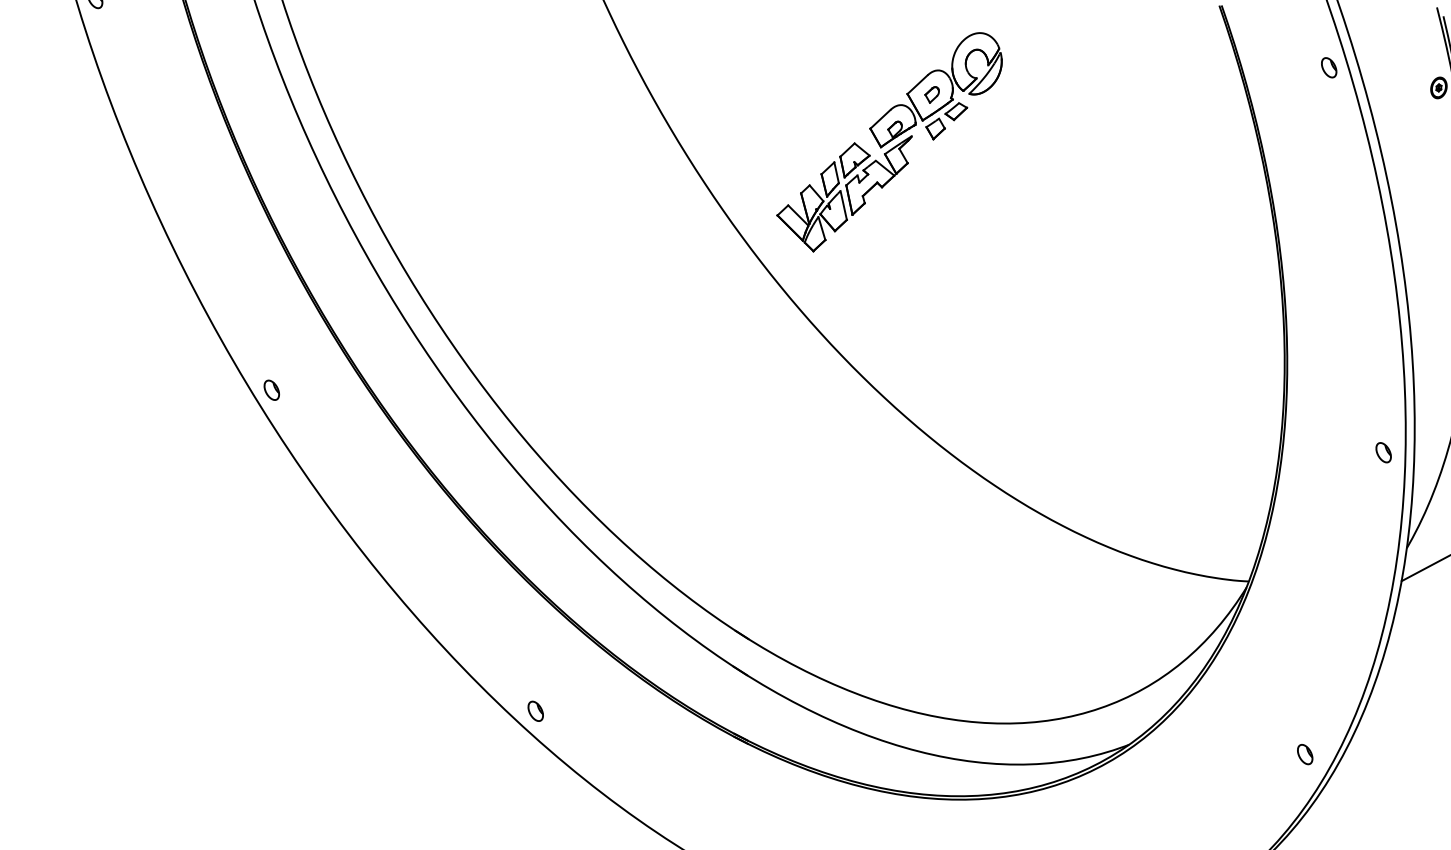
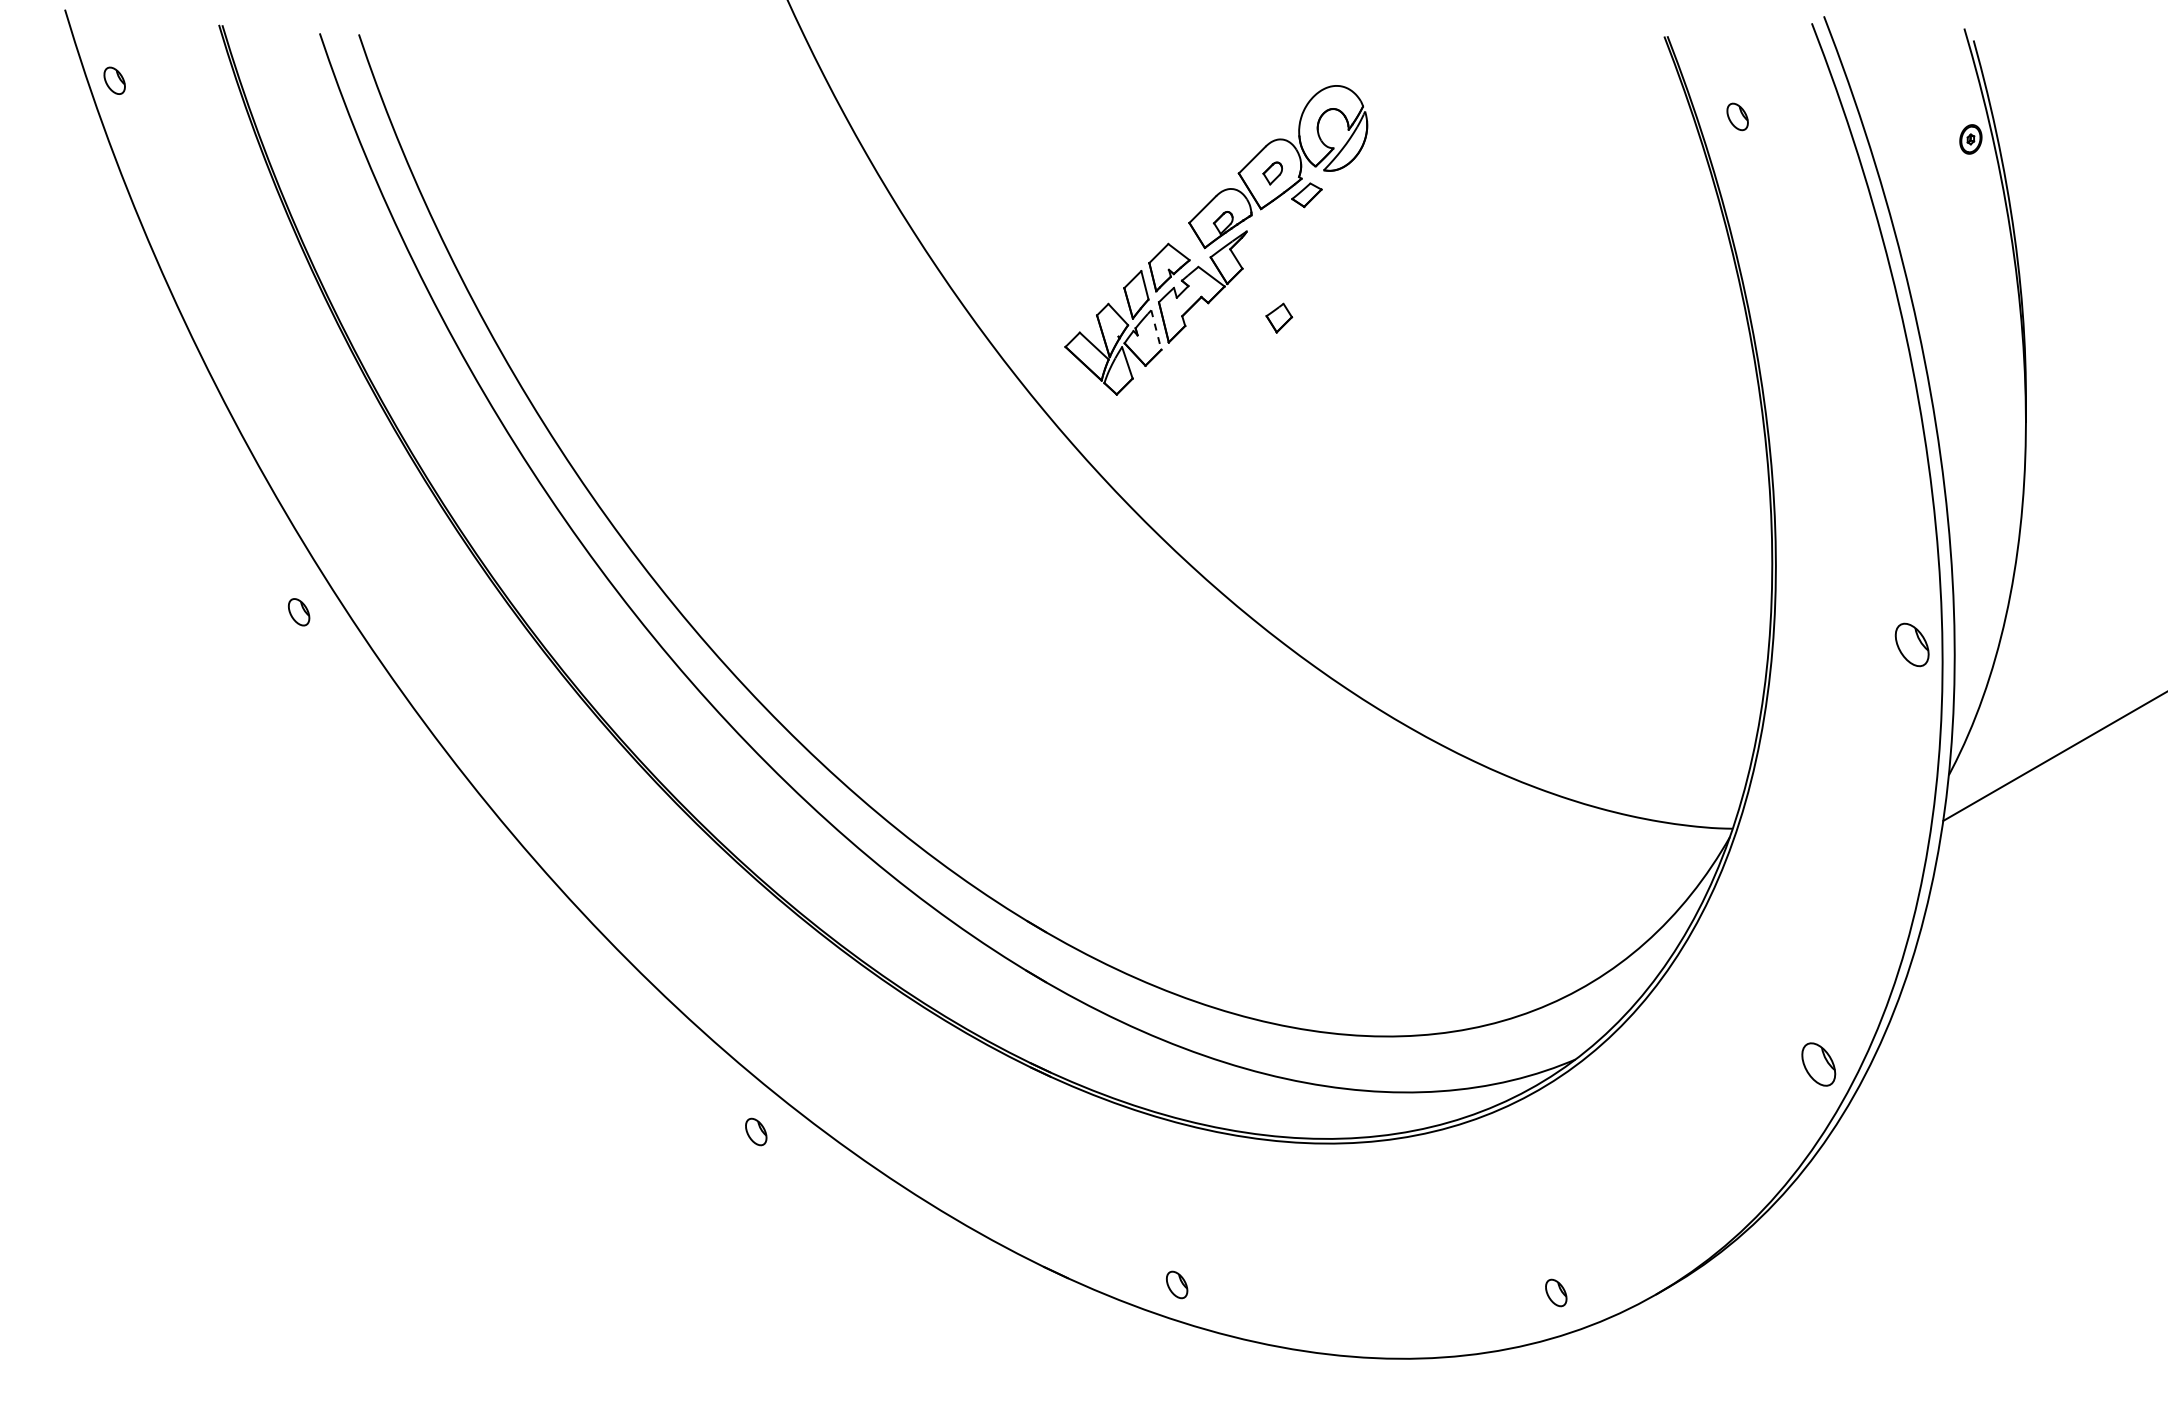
part: (1329, 67) -> (1737, 116), moved
part: (935, 128) -> (1279, 317), moved
line: (843, 205) -> (1156, 330), solid -> dashed
part: (272, 390) -> (299, 612), moved
part: (1383, 452) -> (1912, 644), size x1.6
part: (535, 710) -> (756, 1131), moved
part: (1305, 754) -> (1818, 1064), size x1.6

